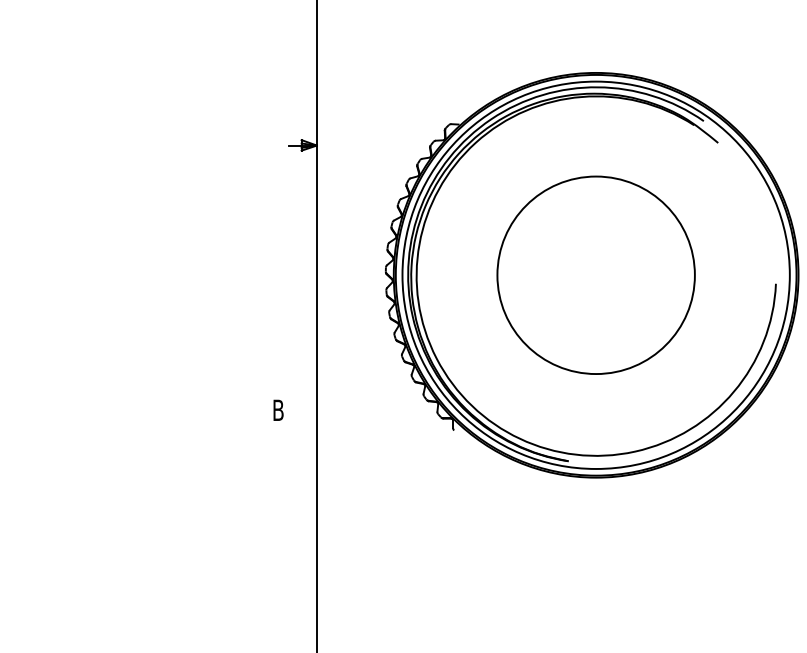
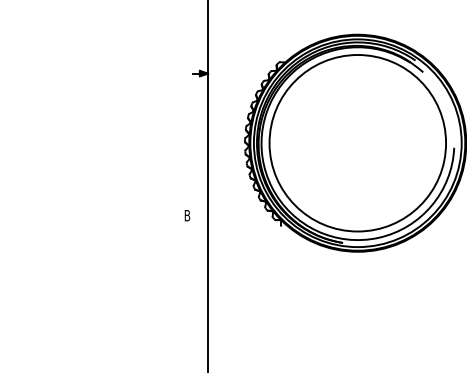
circle: (595, 275) -> (357, 143), size x1.67

